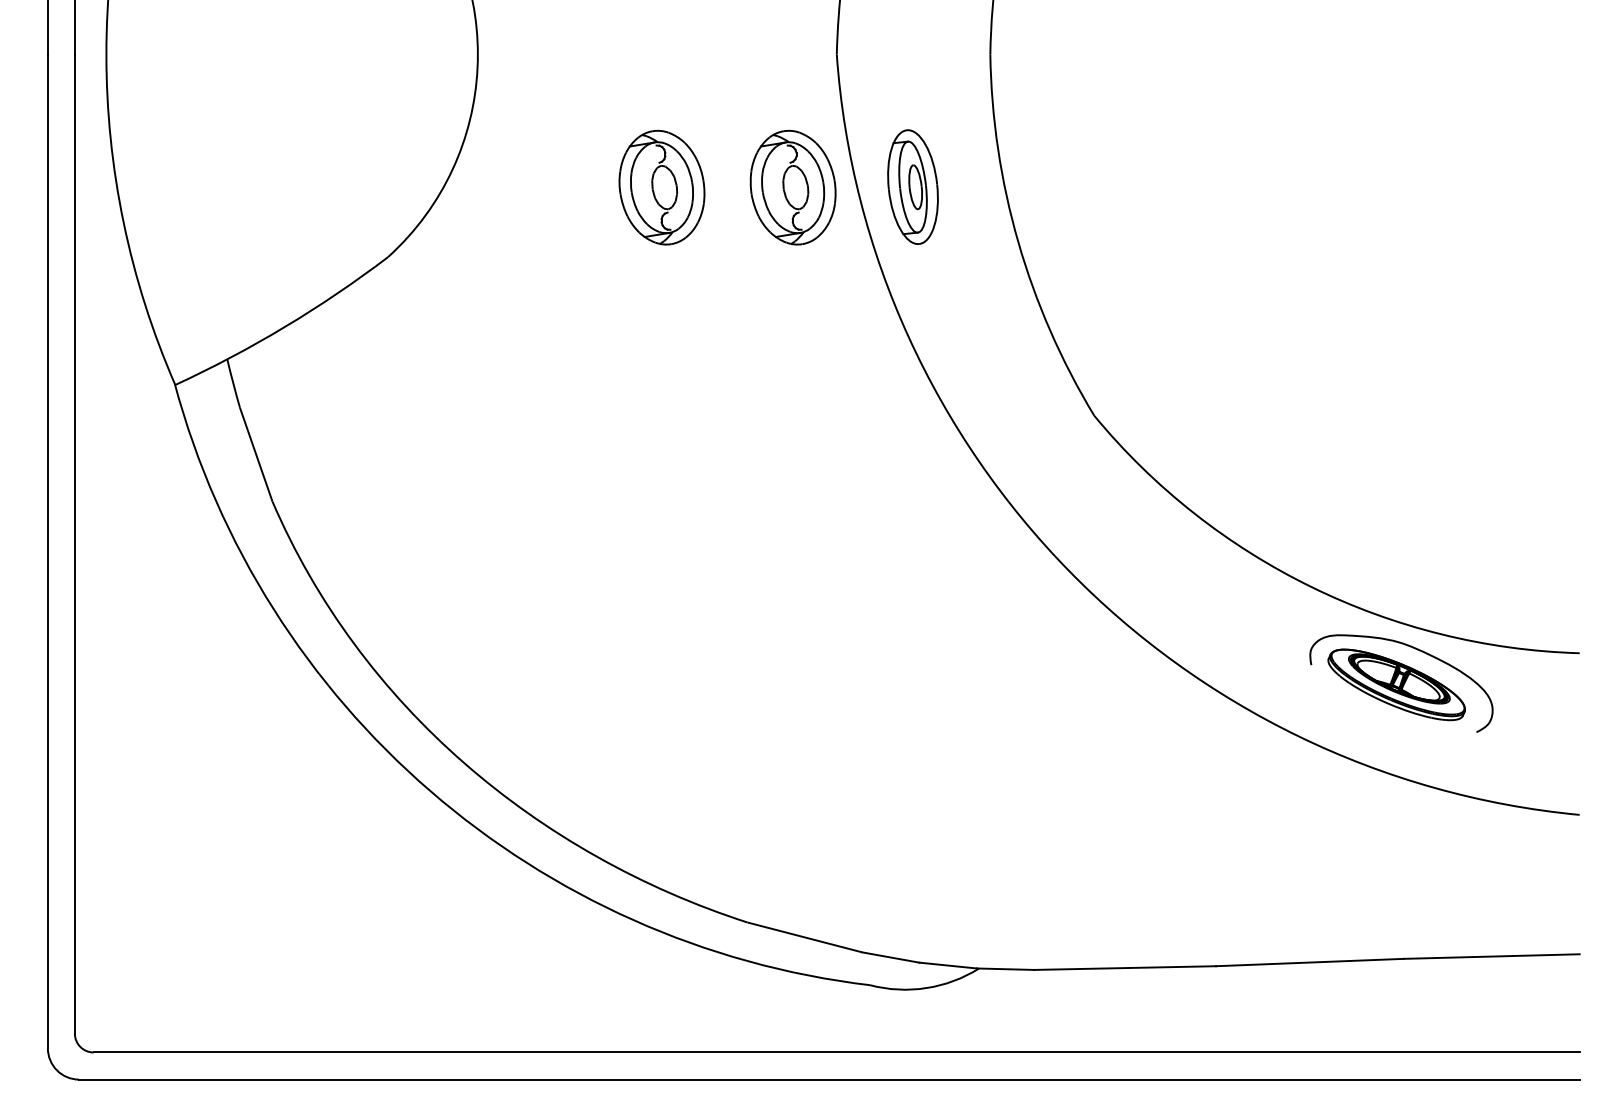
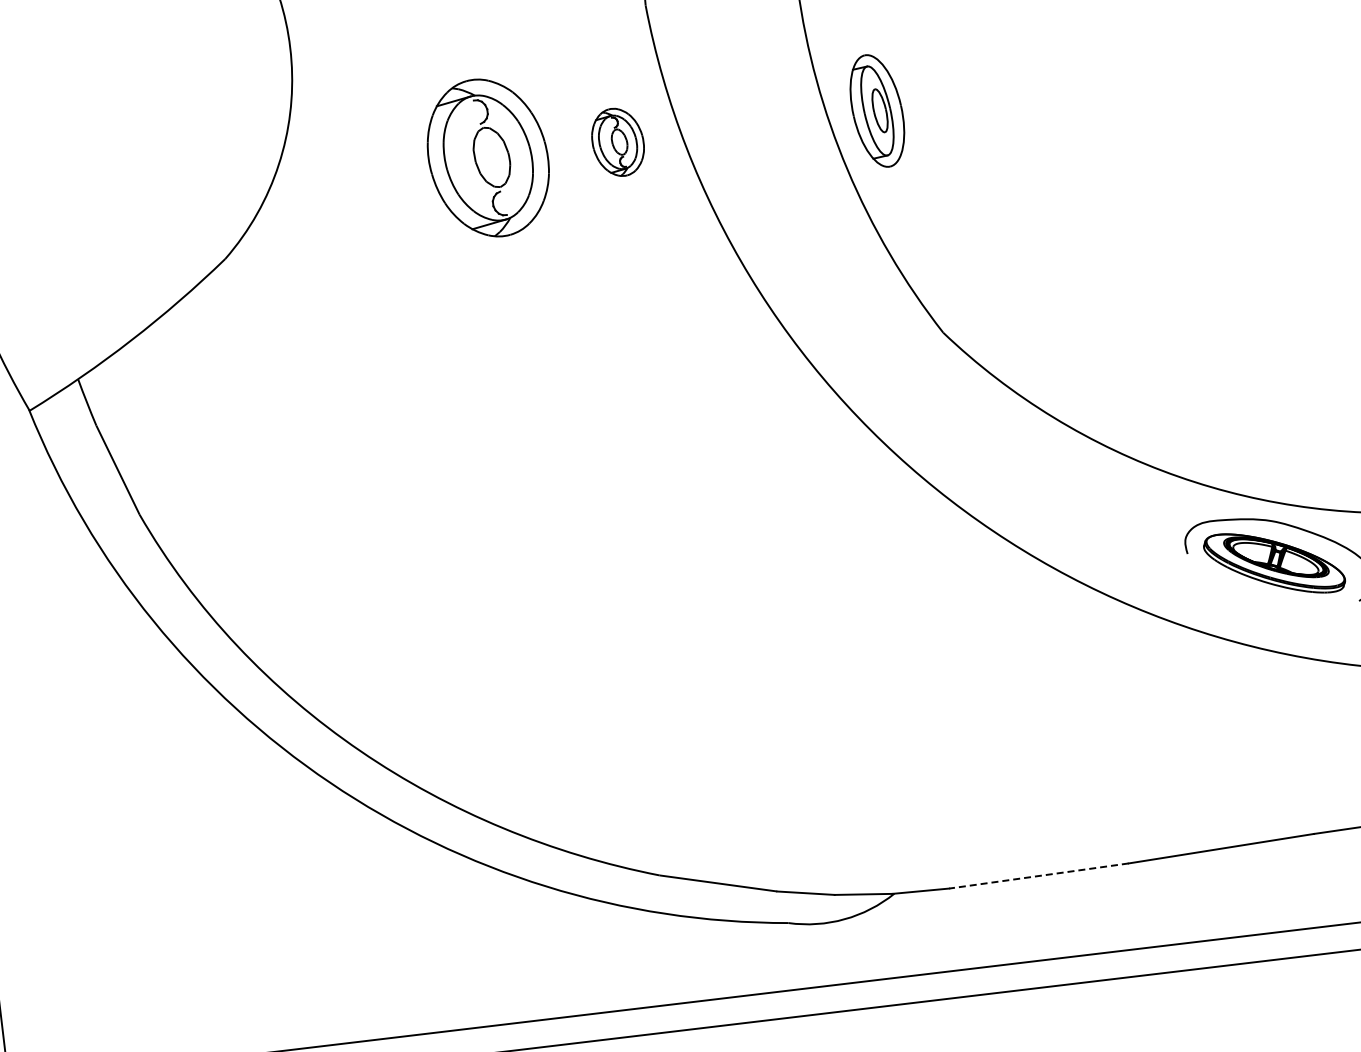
part: (912, 186) -> (876, 110), moved
part: (661, 187) -> (487, 157), size x1.4
part: (792, 187) -> (617, 142), size x0.6
line: (1125, 968) -> (1039, 876), solid -> dashed

